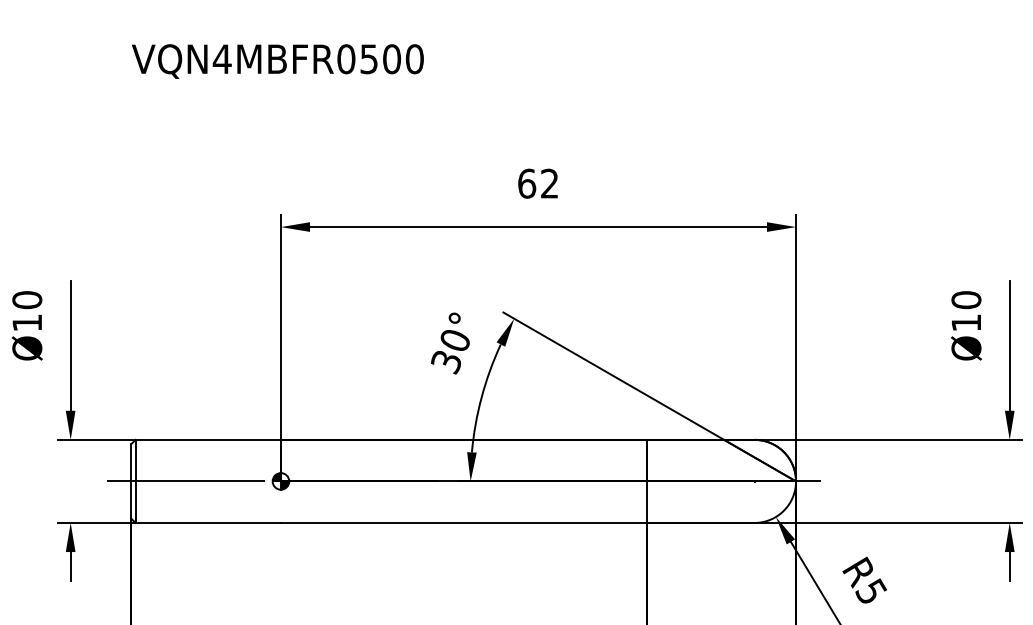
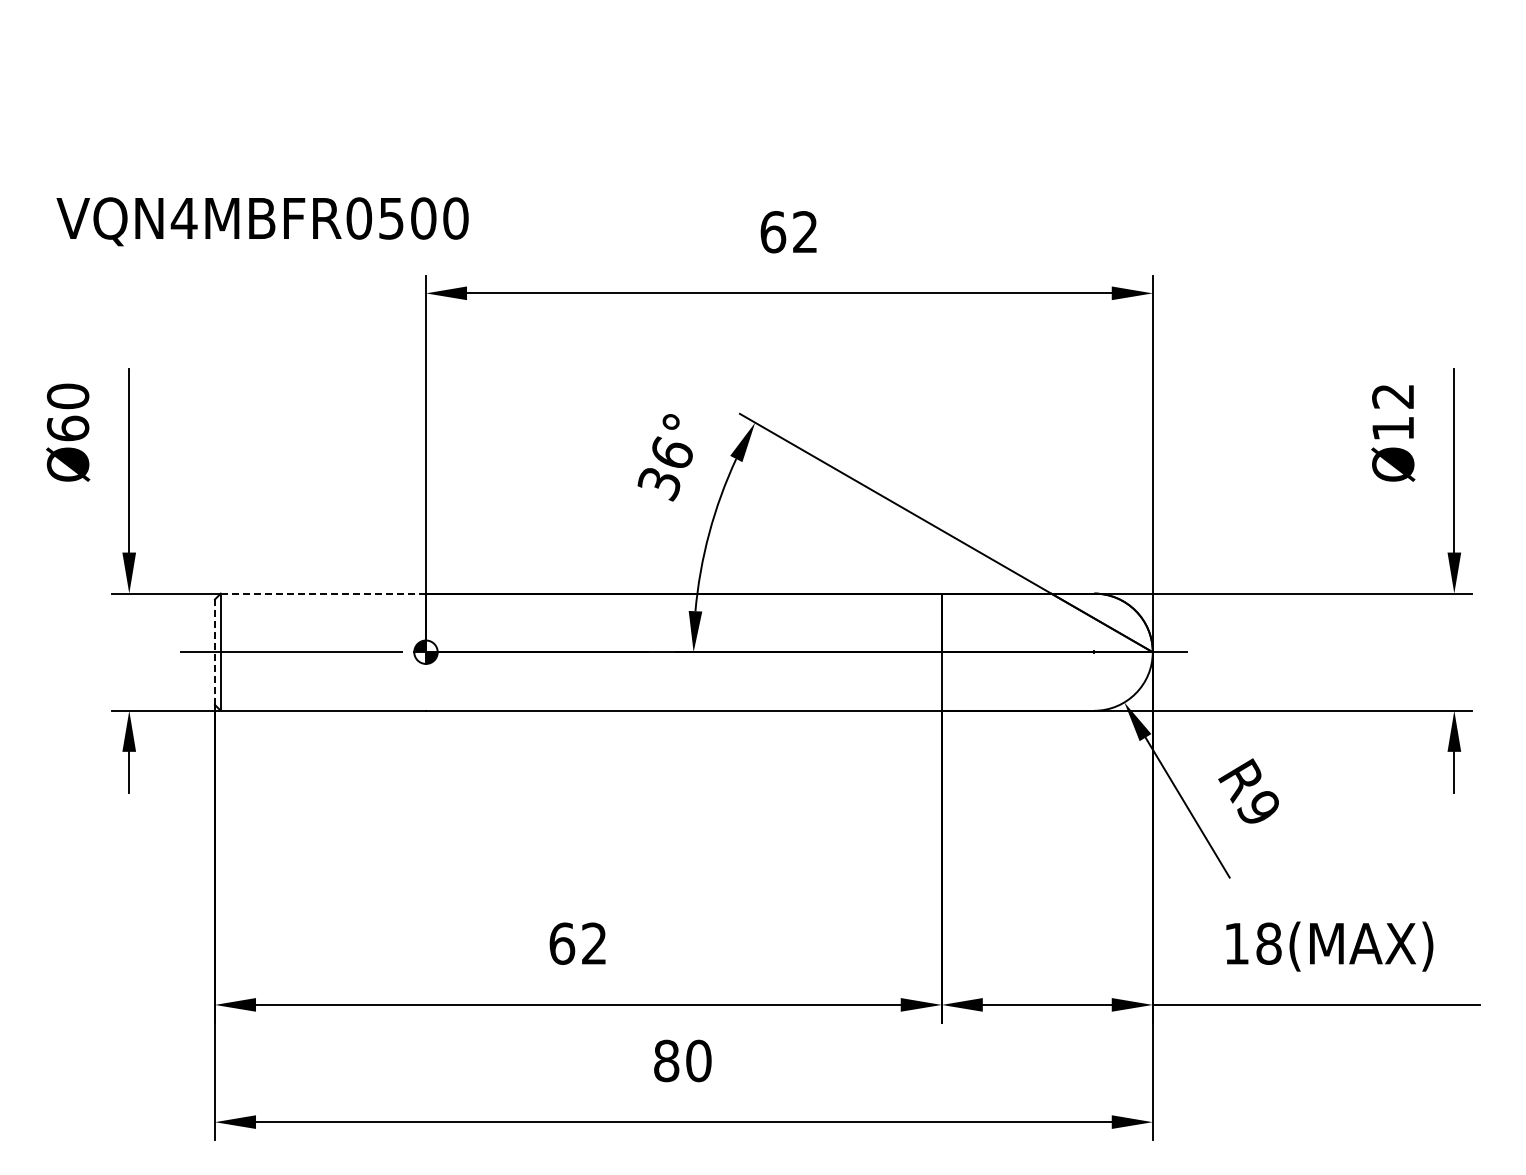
text: (277, 61) -> (262, 221), moved
text: (966, 300) -> (1393, 396), Ø10 -> Ø12
text: (26, 322) -> (67, 428), Ø10 -> Ø60
text: (454, 339) -> (671, 452), 30° -> 36°
line: (208, 439) -> (323, 593), solid -> dashed
line: (131, 481) -> (214, 652), solid -> dashed
text: (870, 590) -> (1258, 806), R5 -> R9

